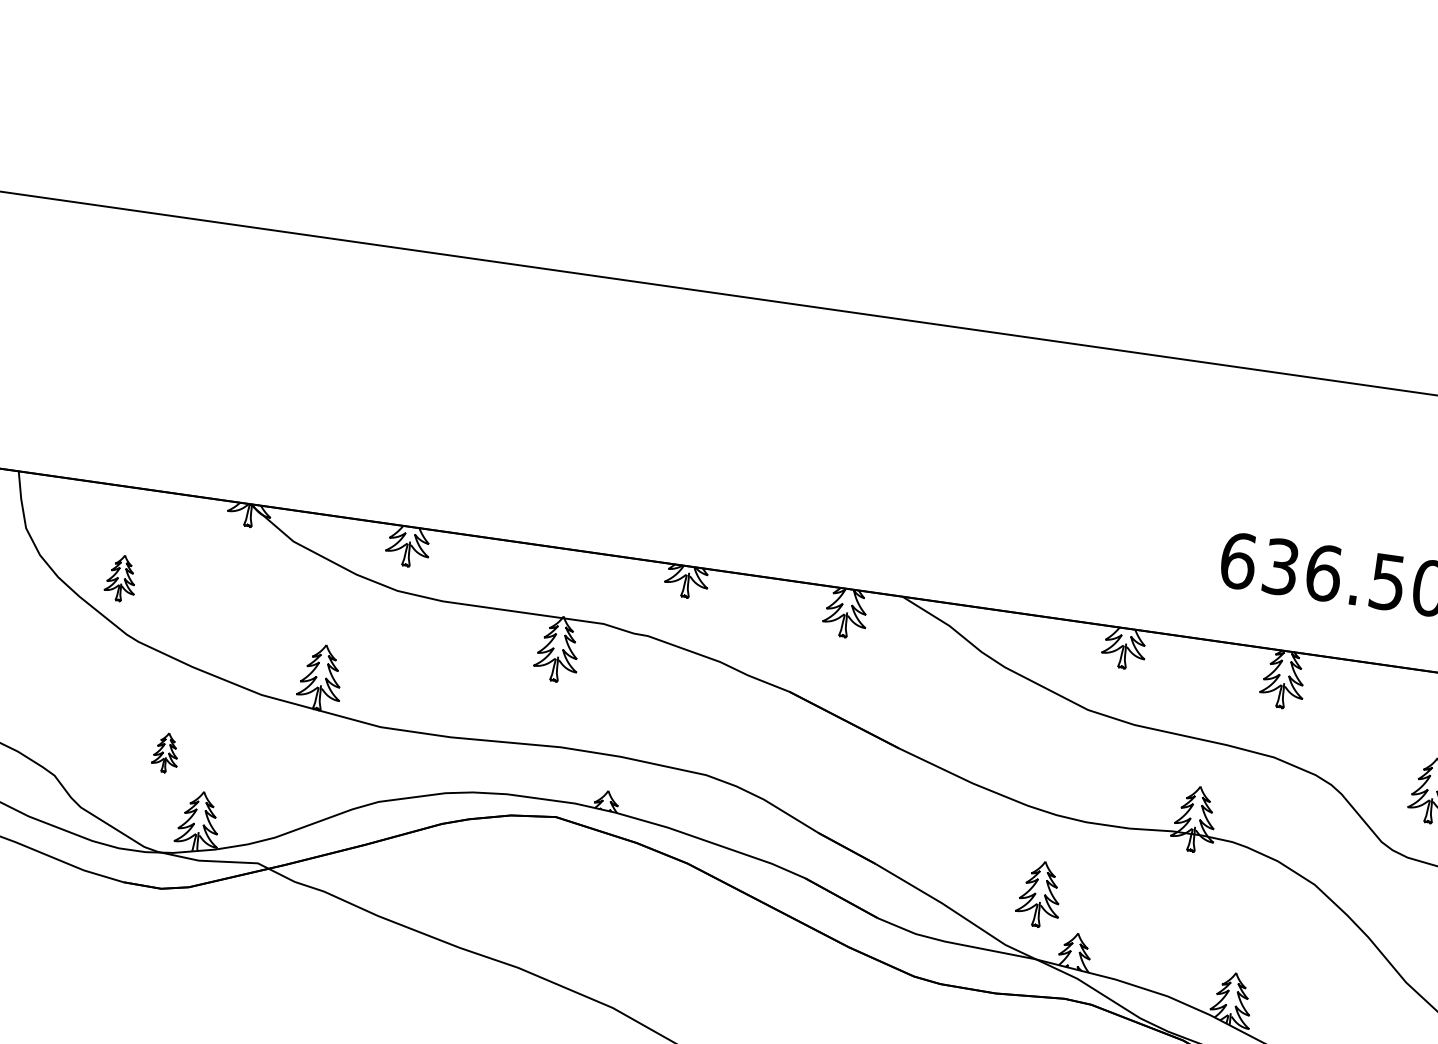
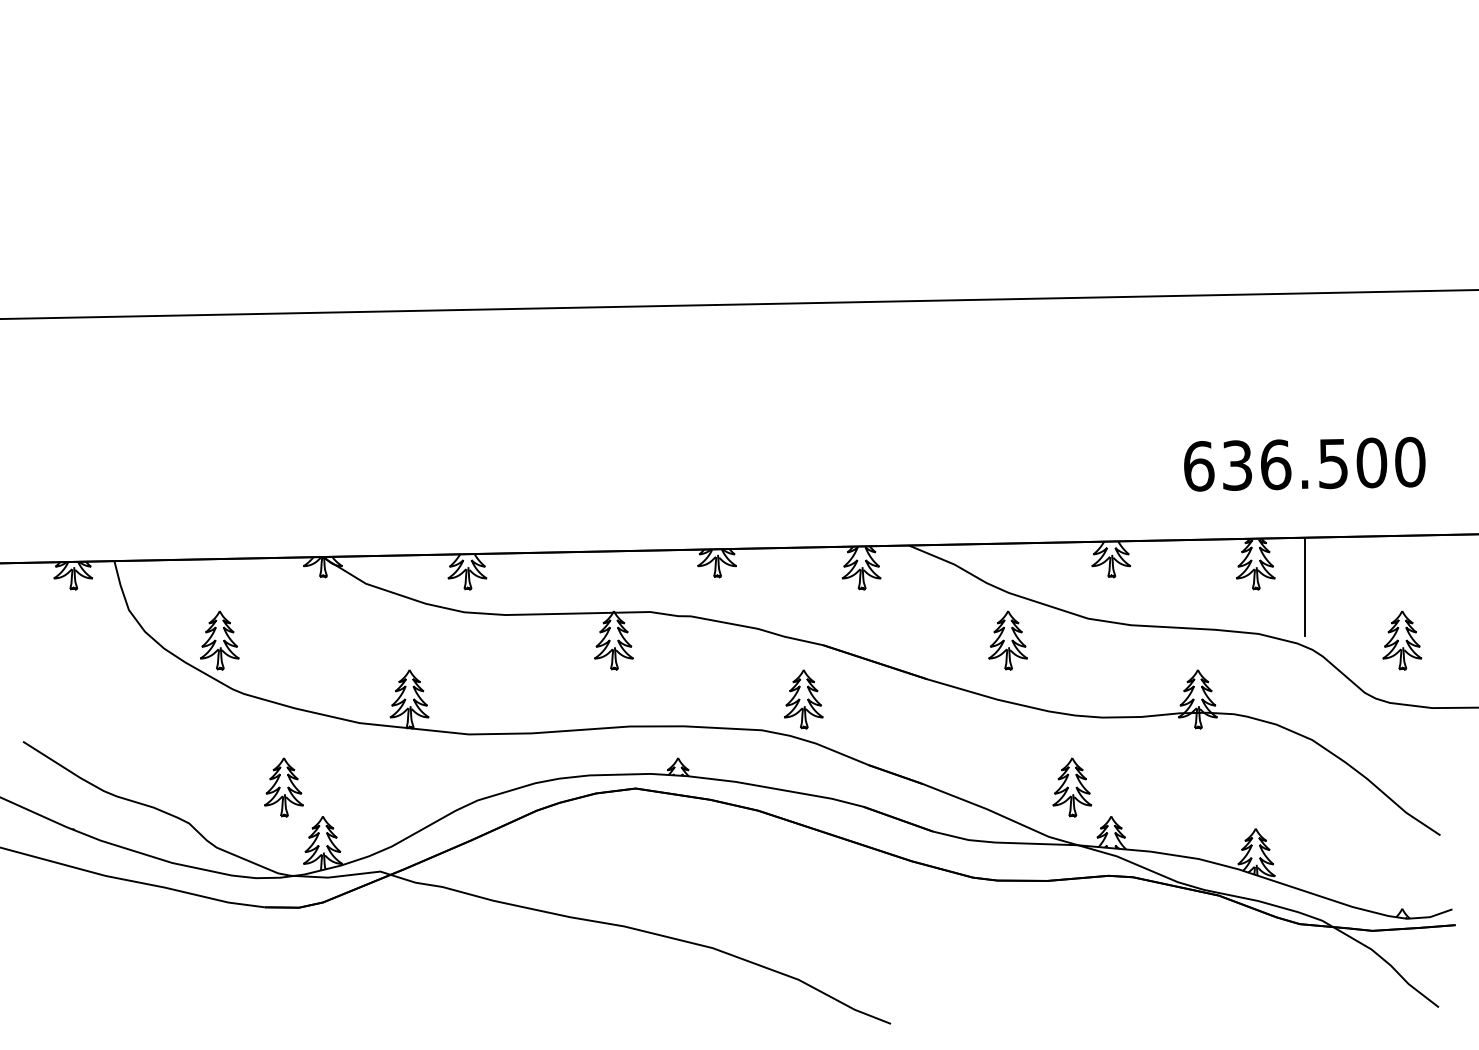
part: (121, 578) -> (219, 640), size x1.43
line: (1334, 713) -> (1305, 586), added
part: (994, 719) -> (1007, 640), added
part: (757, 748) -> (803, 699), added
part: (165, 752) -> (283, 787), size x1.67

